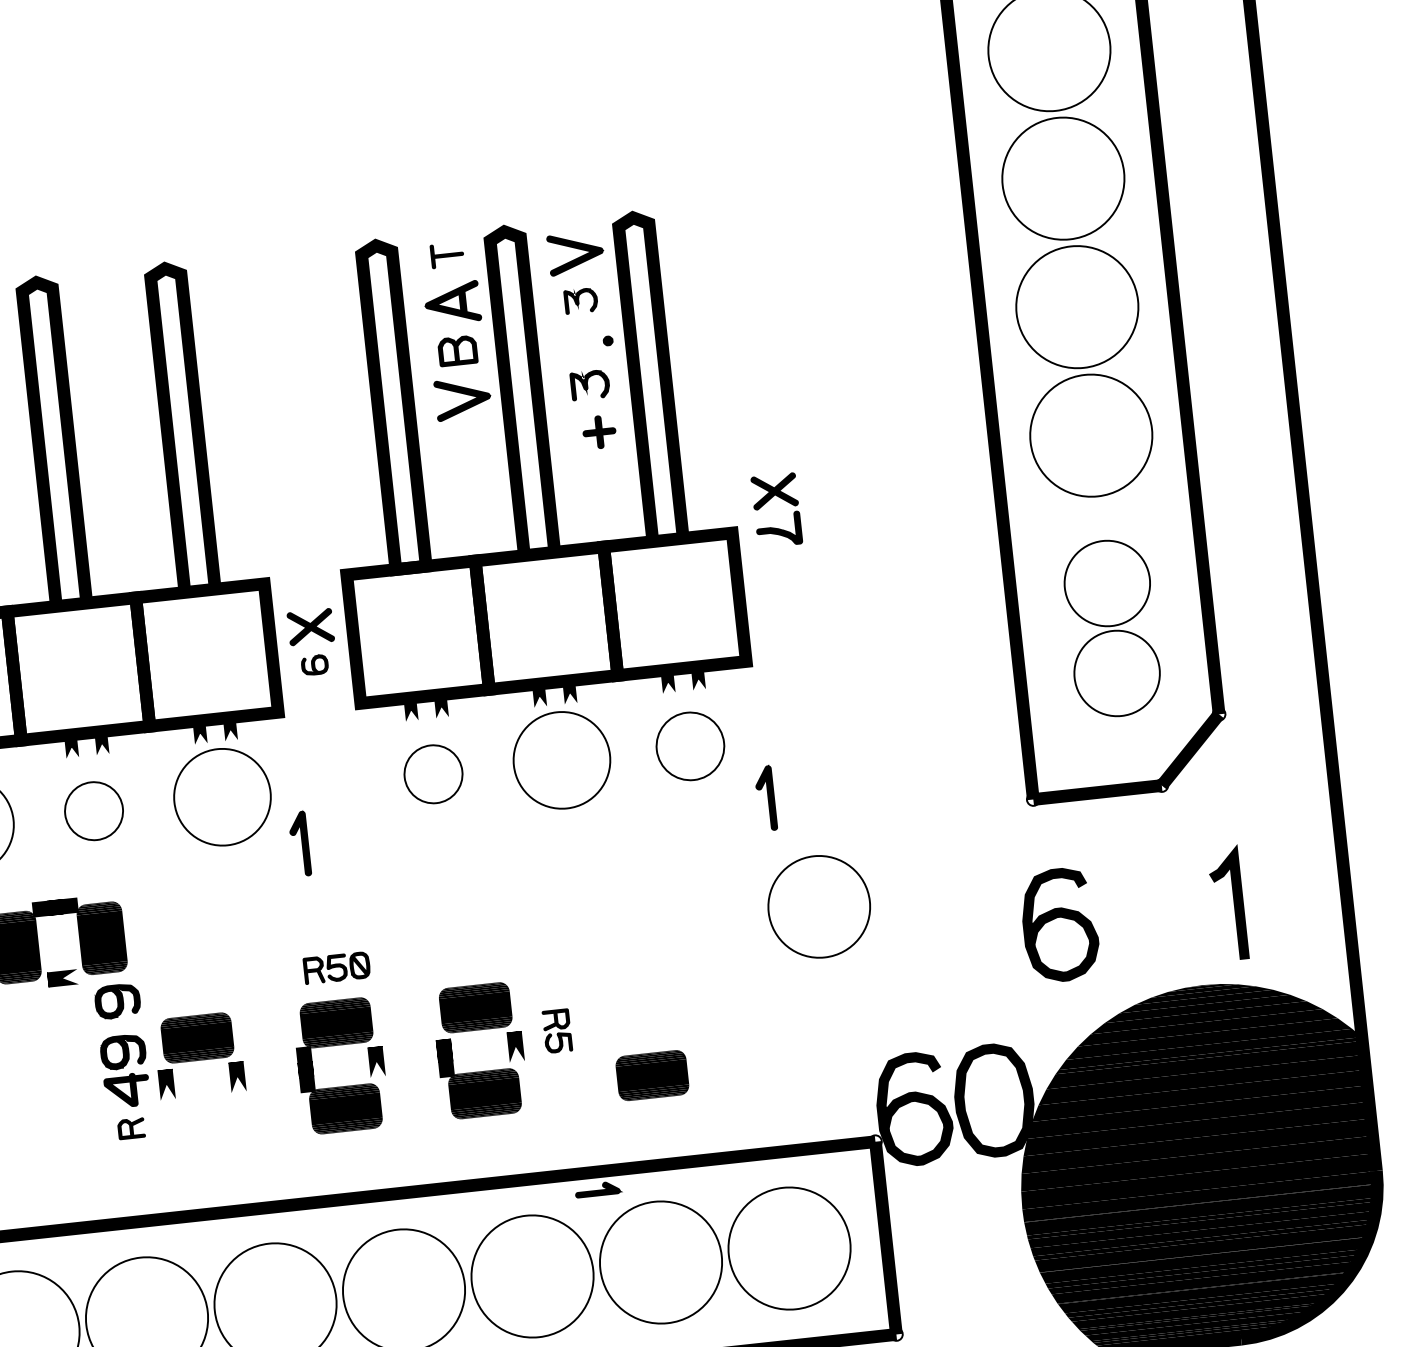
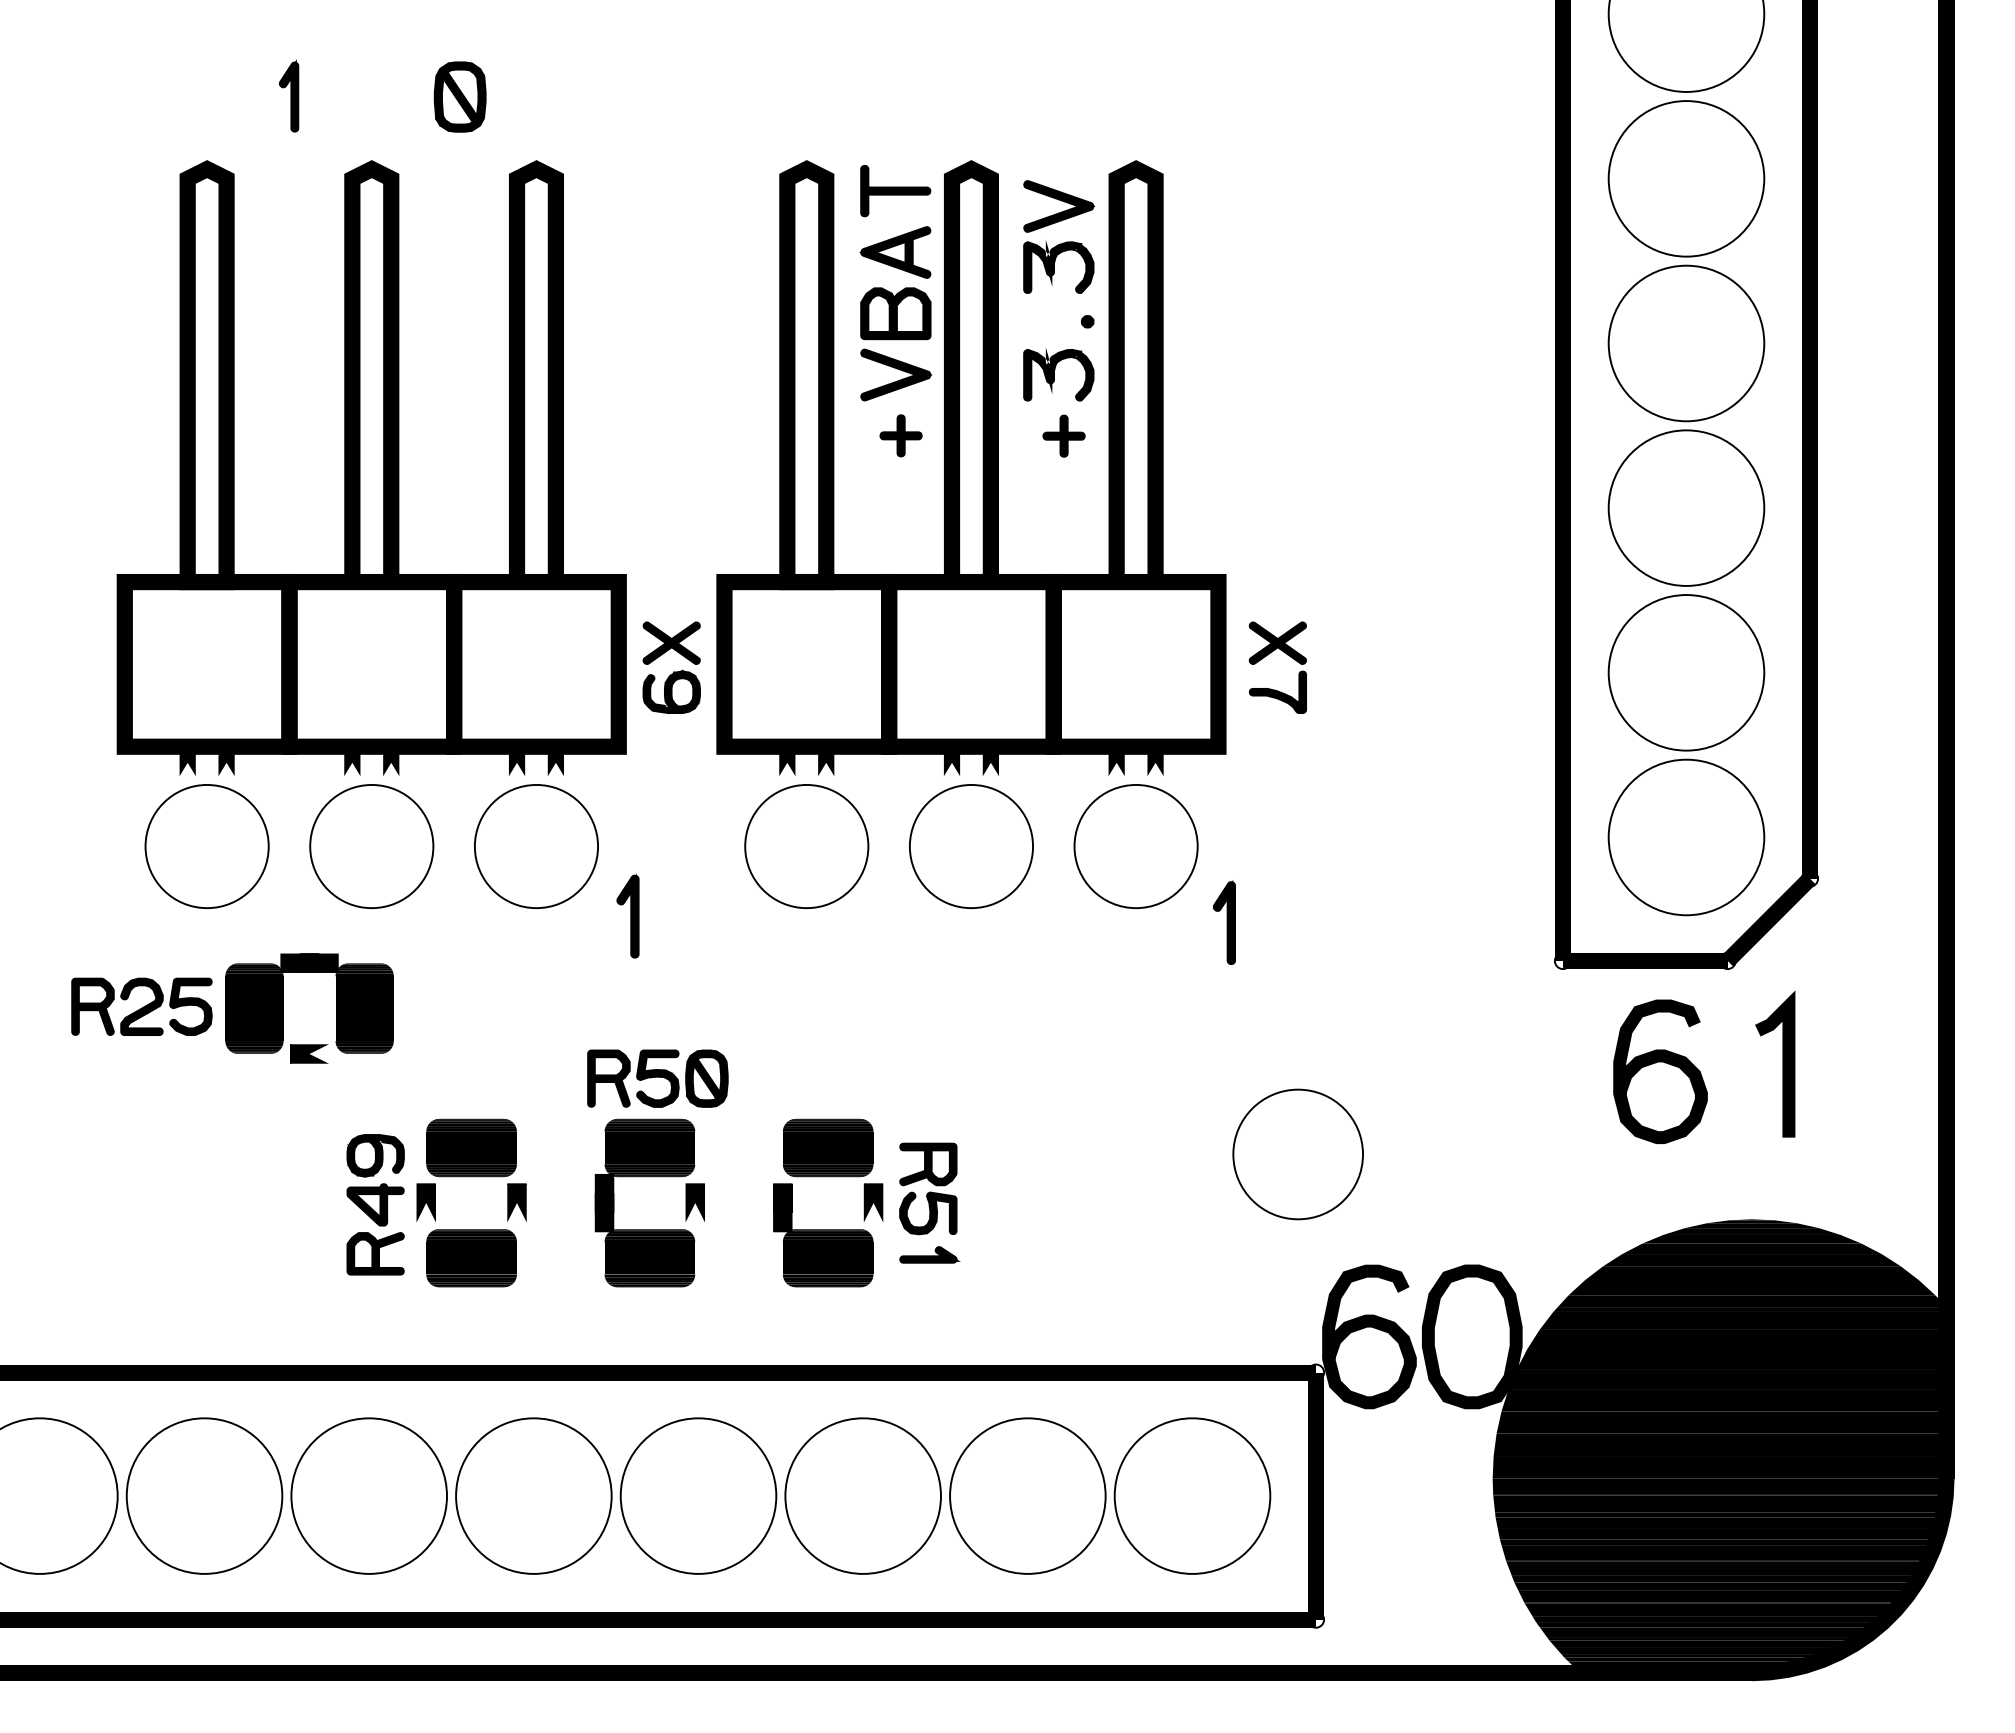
part: (98, 218) -> (459, 96), added
part: (447, 255) -> (895, 191), size x1.67
part: (580, 300) -> (1058, 266), size x1.67
part: (457, 350) -> (895, 313), size x1.43
part: (589, 384) -> (1058, 374), size x1.43
part: (471, 445) -> (900, 435), added
part: (768, 501) -> (1268, 655), moved
part: (1112, 628) -> (1686, 755), size x1.43
part: (314, 664) -> (671, 691), size x1.67
part: (689, 746) -> (1135, 846), size x1.43
part: (433, 774) -> (806, 846), size x1.67
part: (93, 811) -> (371, 846), size x1.67
line: (1233, 902) -> (1782, 1063), moved
part: (818, 906) -> (1297, 1154), moved
curve: (1059, 917) -> (1660, 1062), moved
part: (336, 968) -> (657, 1078), size x1.67
part: (117, 1001) -> (375, 1090), removed
part: (557, 1030) -> (928, 1188), size x1.67
part: (652, 1075) -> (471, 1258), moved
part: (131, 1128) -> (375, 1253), size x1.67
part: (598, 1189) -> (929, 1254), moved

